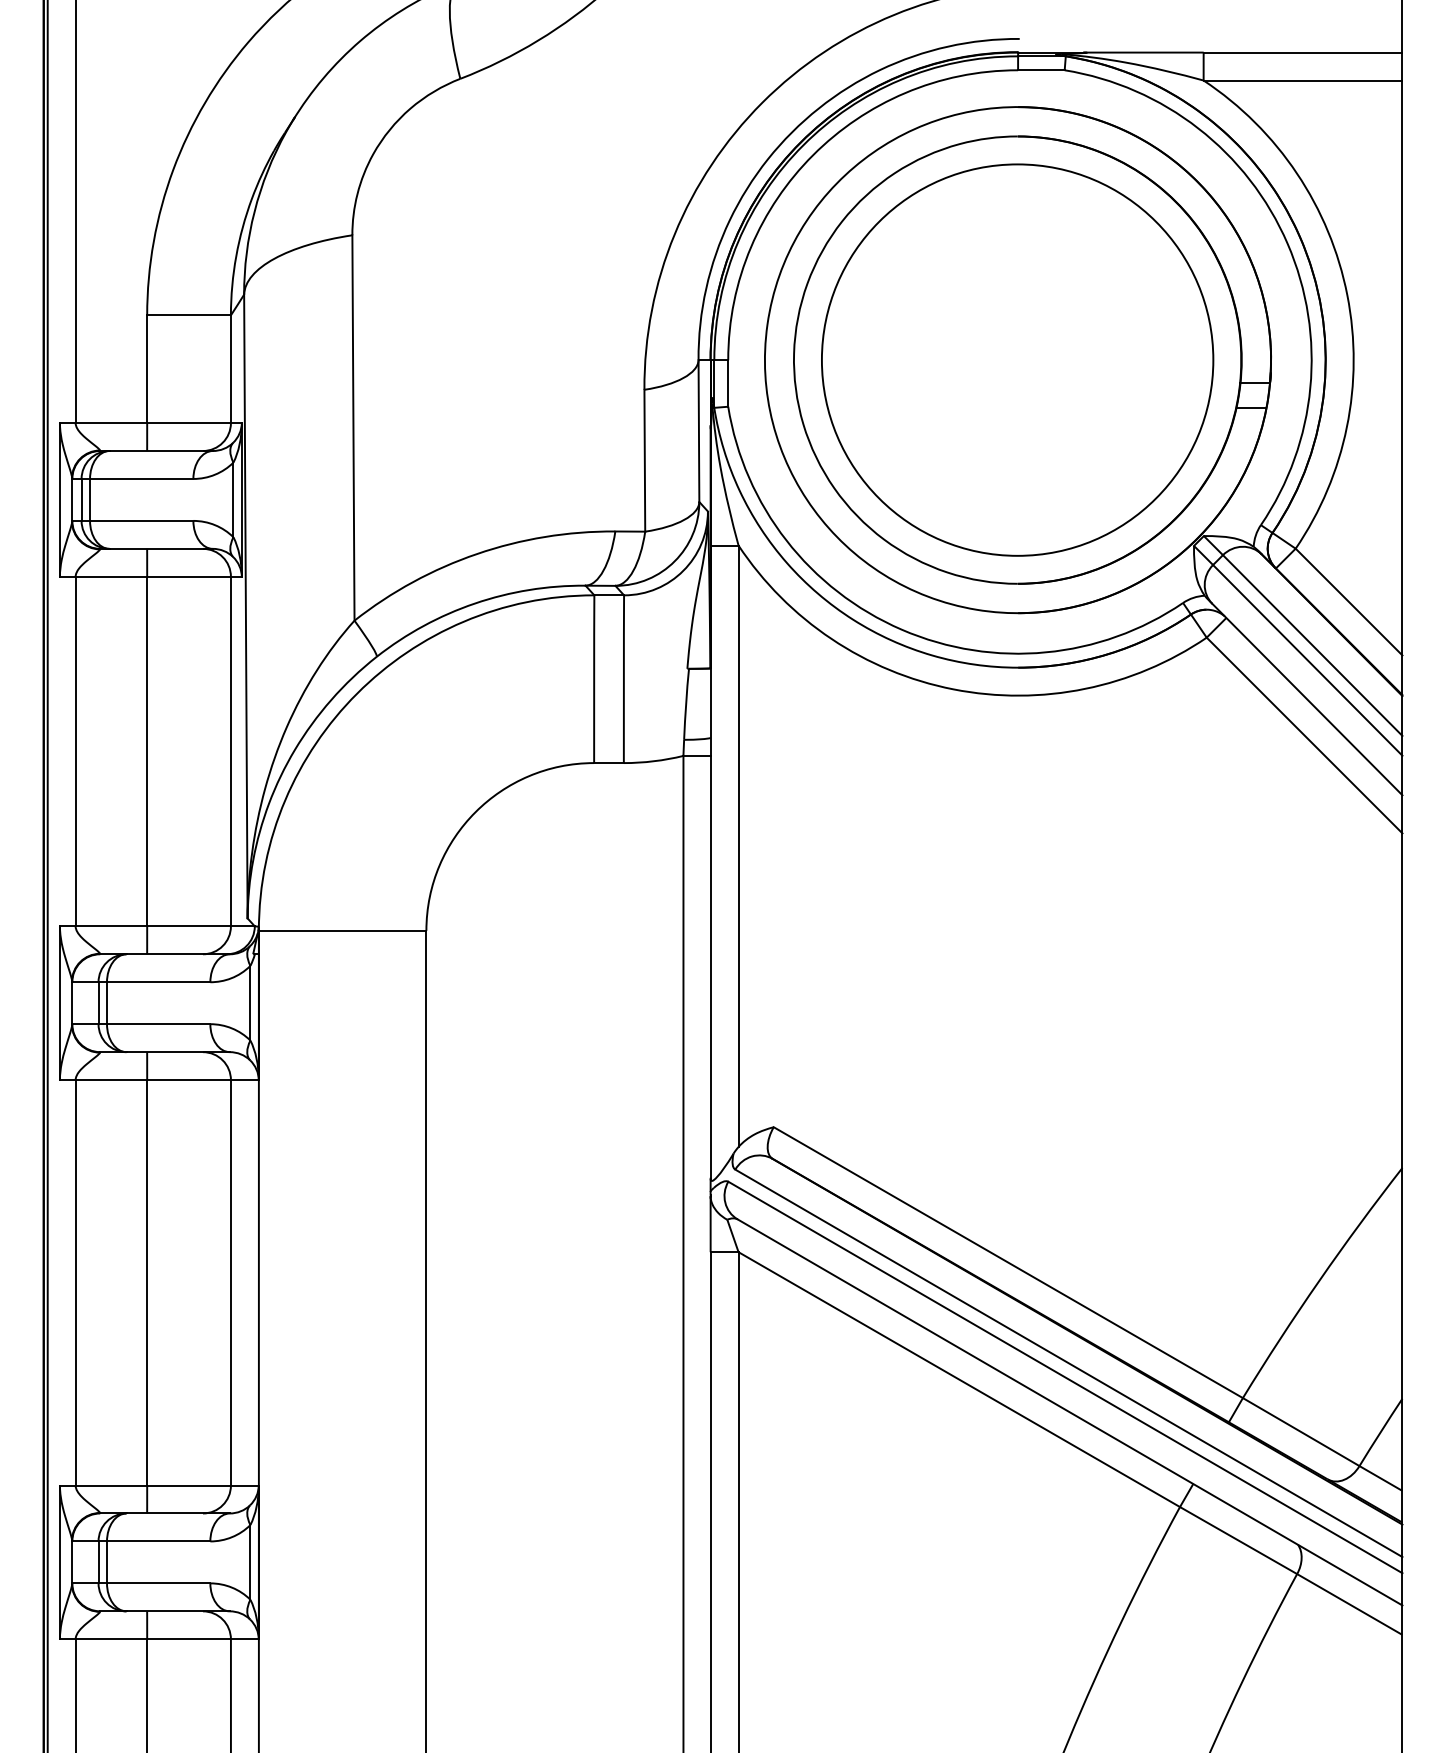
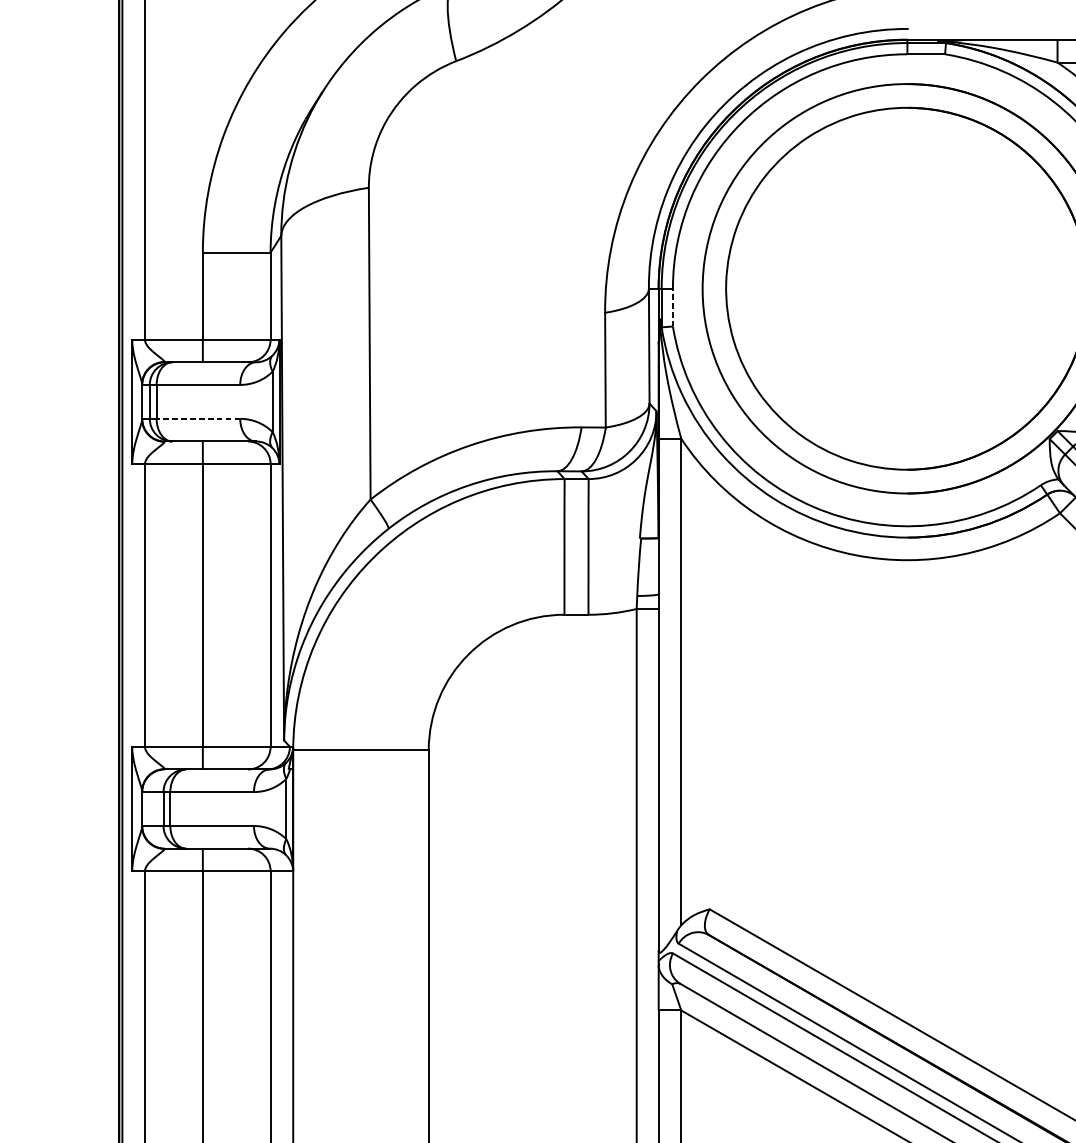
part: (1017, 359) -> (906, 288), removed
line: (728, 382) -> (673, 306), solid -> dashed
line: (141, 520) -> (198, 418), solid -> dashed

